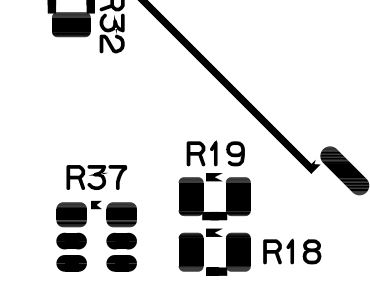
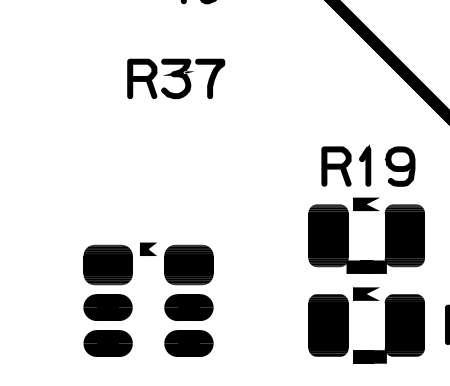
part: (96, 177) -> (175, 78), moved
part: (86, 238) -> (132, 303), moved

